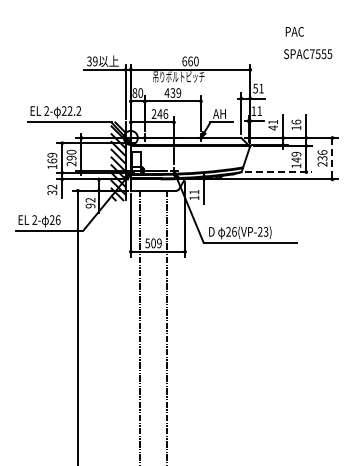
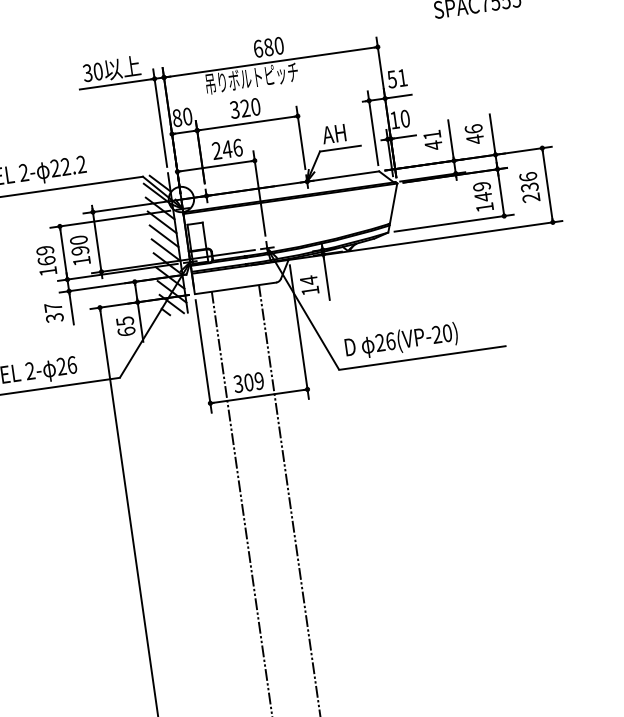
text: (95, 61) -> (98, 71), 39 -> 30
text: (190, 61) -> (268, 47), 660 -> 680
text: (172, 92) -> (244, 107), 439 -> 320
text: (259, 111) -> (404, 119), 11 -> 10
text: (296, 127) -> (475, 138), 16 -> 46
line: (332, 158) -> (547, 184), dashed -> solid
text: (71, 163) -> (81, 260), 290 -> 190
line: (278, 172) -> (454, 223), dashed -> solid
text: (52, 186) -> (53, 306), 32 -> 37
text: (194, 191) -> (308, 279), 11 -> 14
text: (90, 202) -> (125, 325), 92 -> 65
text: (265, 231) -> (446, 332), 26(VP-23) -> 26(VP-20)
text: (147, 242) -> (237, 382), 509 -> 309

